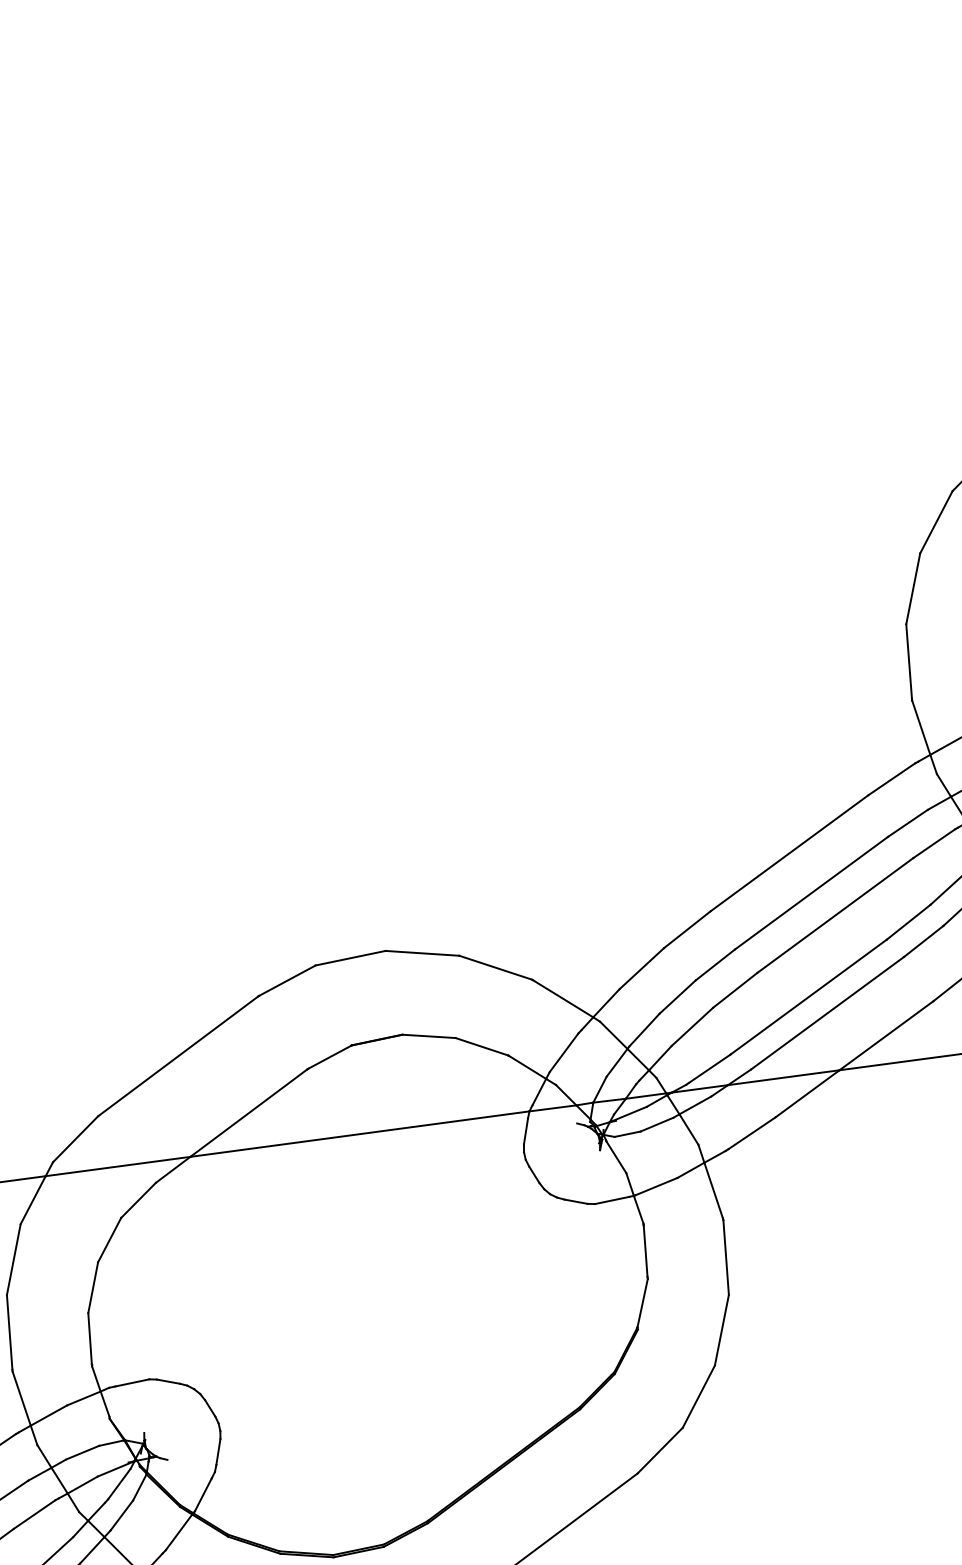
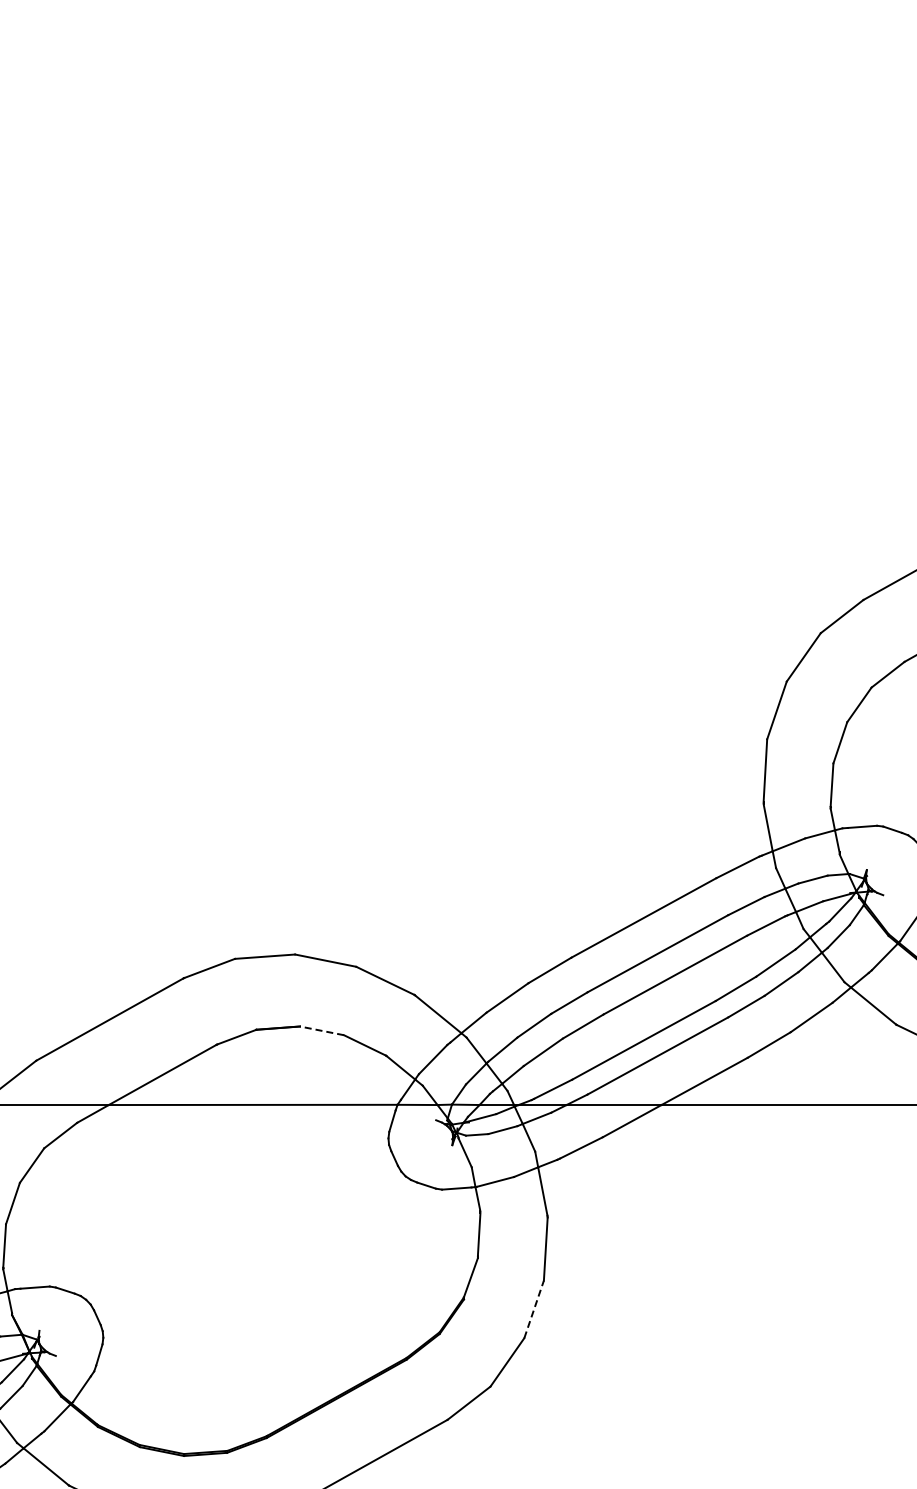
line: (428, 1036) -> (321, 1030), solid -> dashed
line: (722, 1329) -> (534, 1308), solid -> dashed

